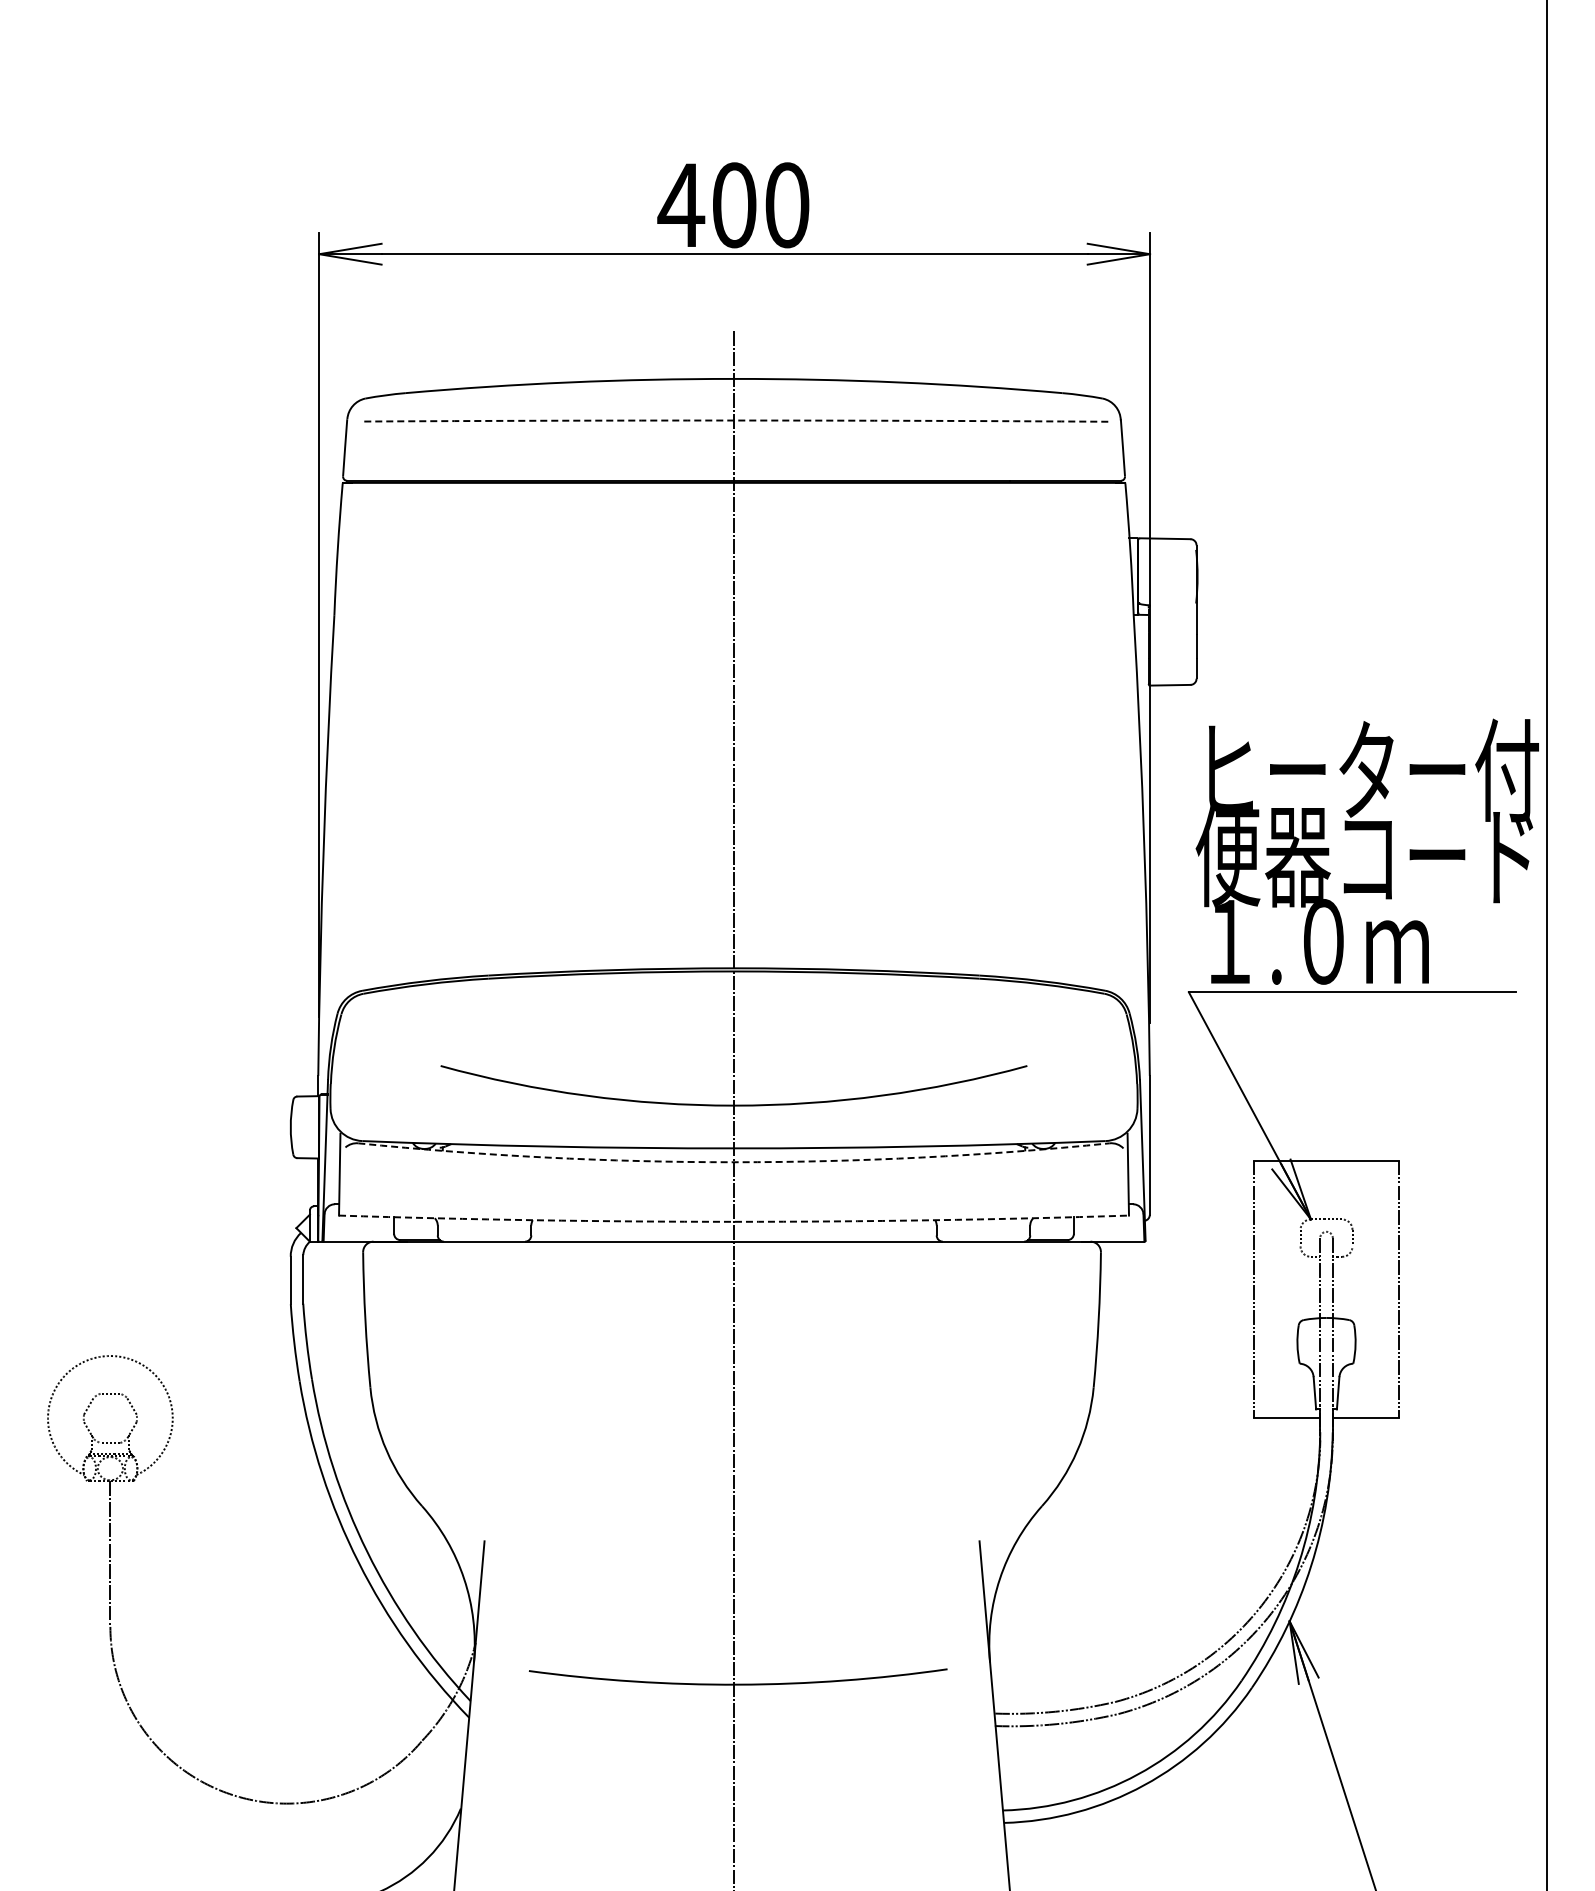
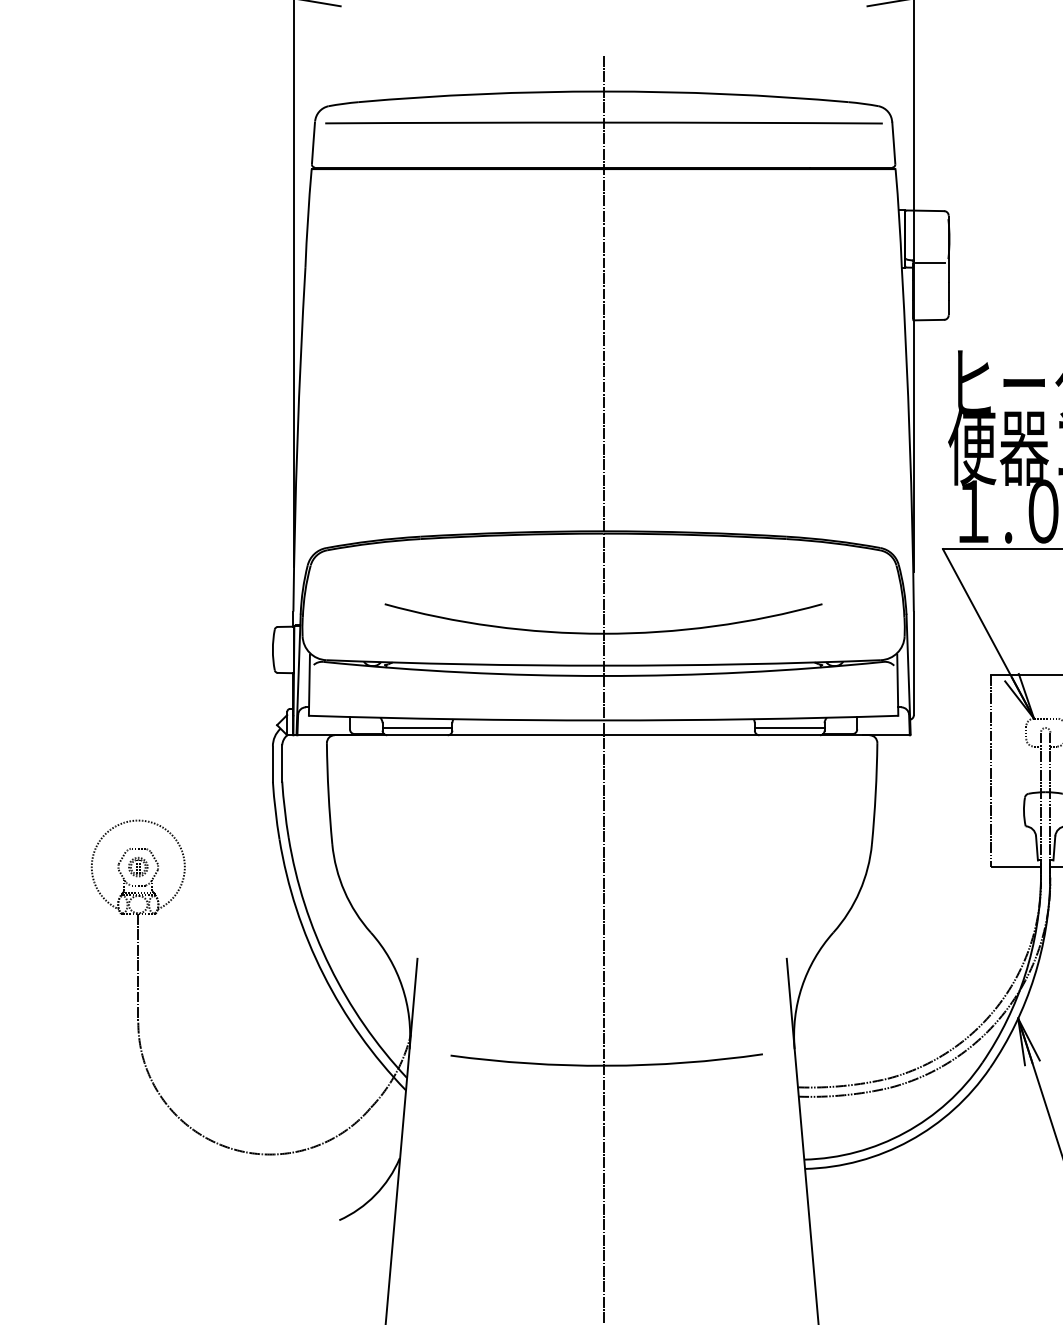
arc: (734, 420) -> (603, 122), dashed -> solid
line: (1172, 608) -> (930, 262), added
arc: (734, 1162) -> (603, 676), dashed -> solid
arc: (734, 1221) -> (603, 720), dashed -> solid
line: (484, 1231) -> (417, 727), added
line: (983, 1231) -> (789, 727), added
part: (110, 1418) -> (138, 867), added

